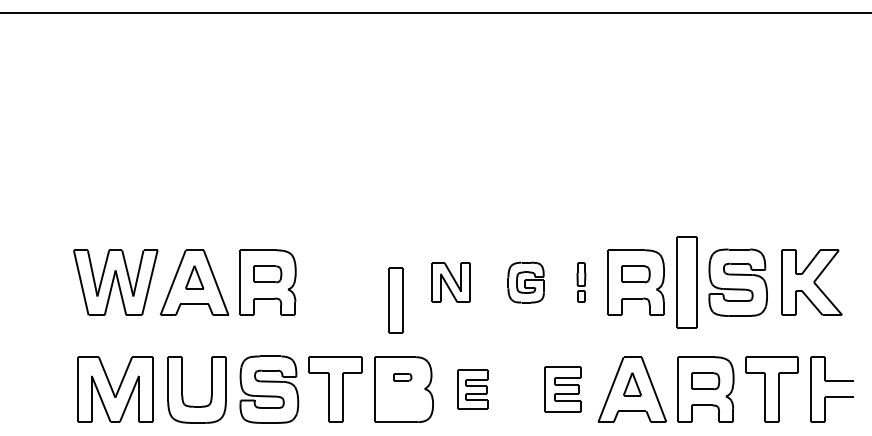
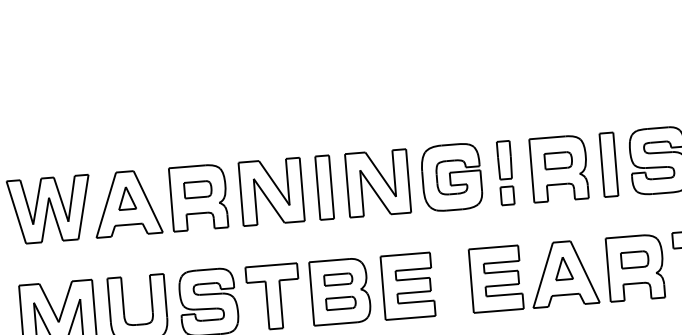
part: (341, 282) -> (270, 191), added
part: (450, 282) -> (377, 183), size x1.67
part: (525, 282) -> (451, 177), size x1.67
part: (581, 282) -> (505, 172), size x1.67
part: (686, 282) -> (608, 164), size x0.71
part: (395, 300) -> (323, 187), moved
part: (402, 377) -> (338, 279), size x1.67
part: (472, 389) -> (407, 286), size x1.67
part: (563, 389) -> (496, 278), size x1.43
part: (403, 401) -> (341, 303), added

